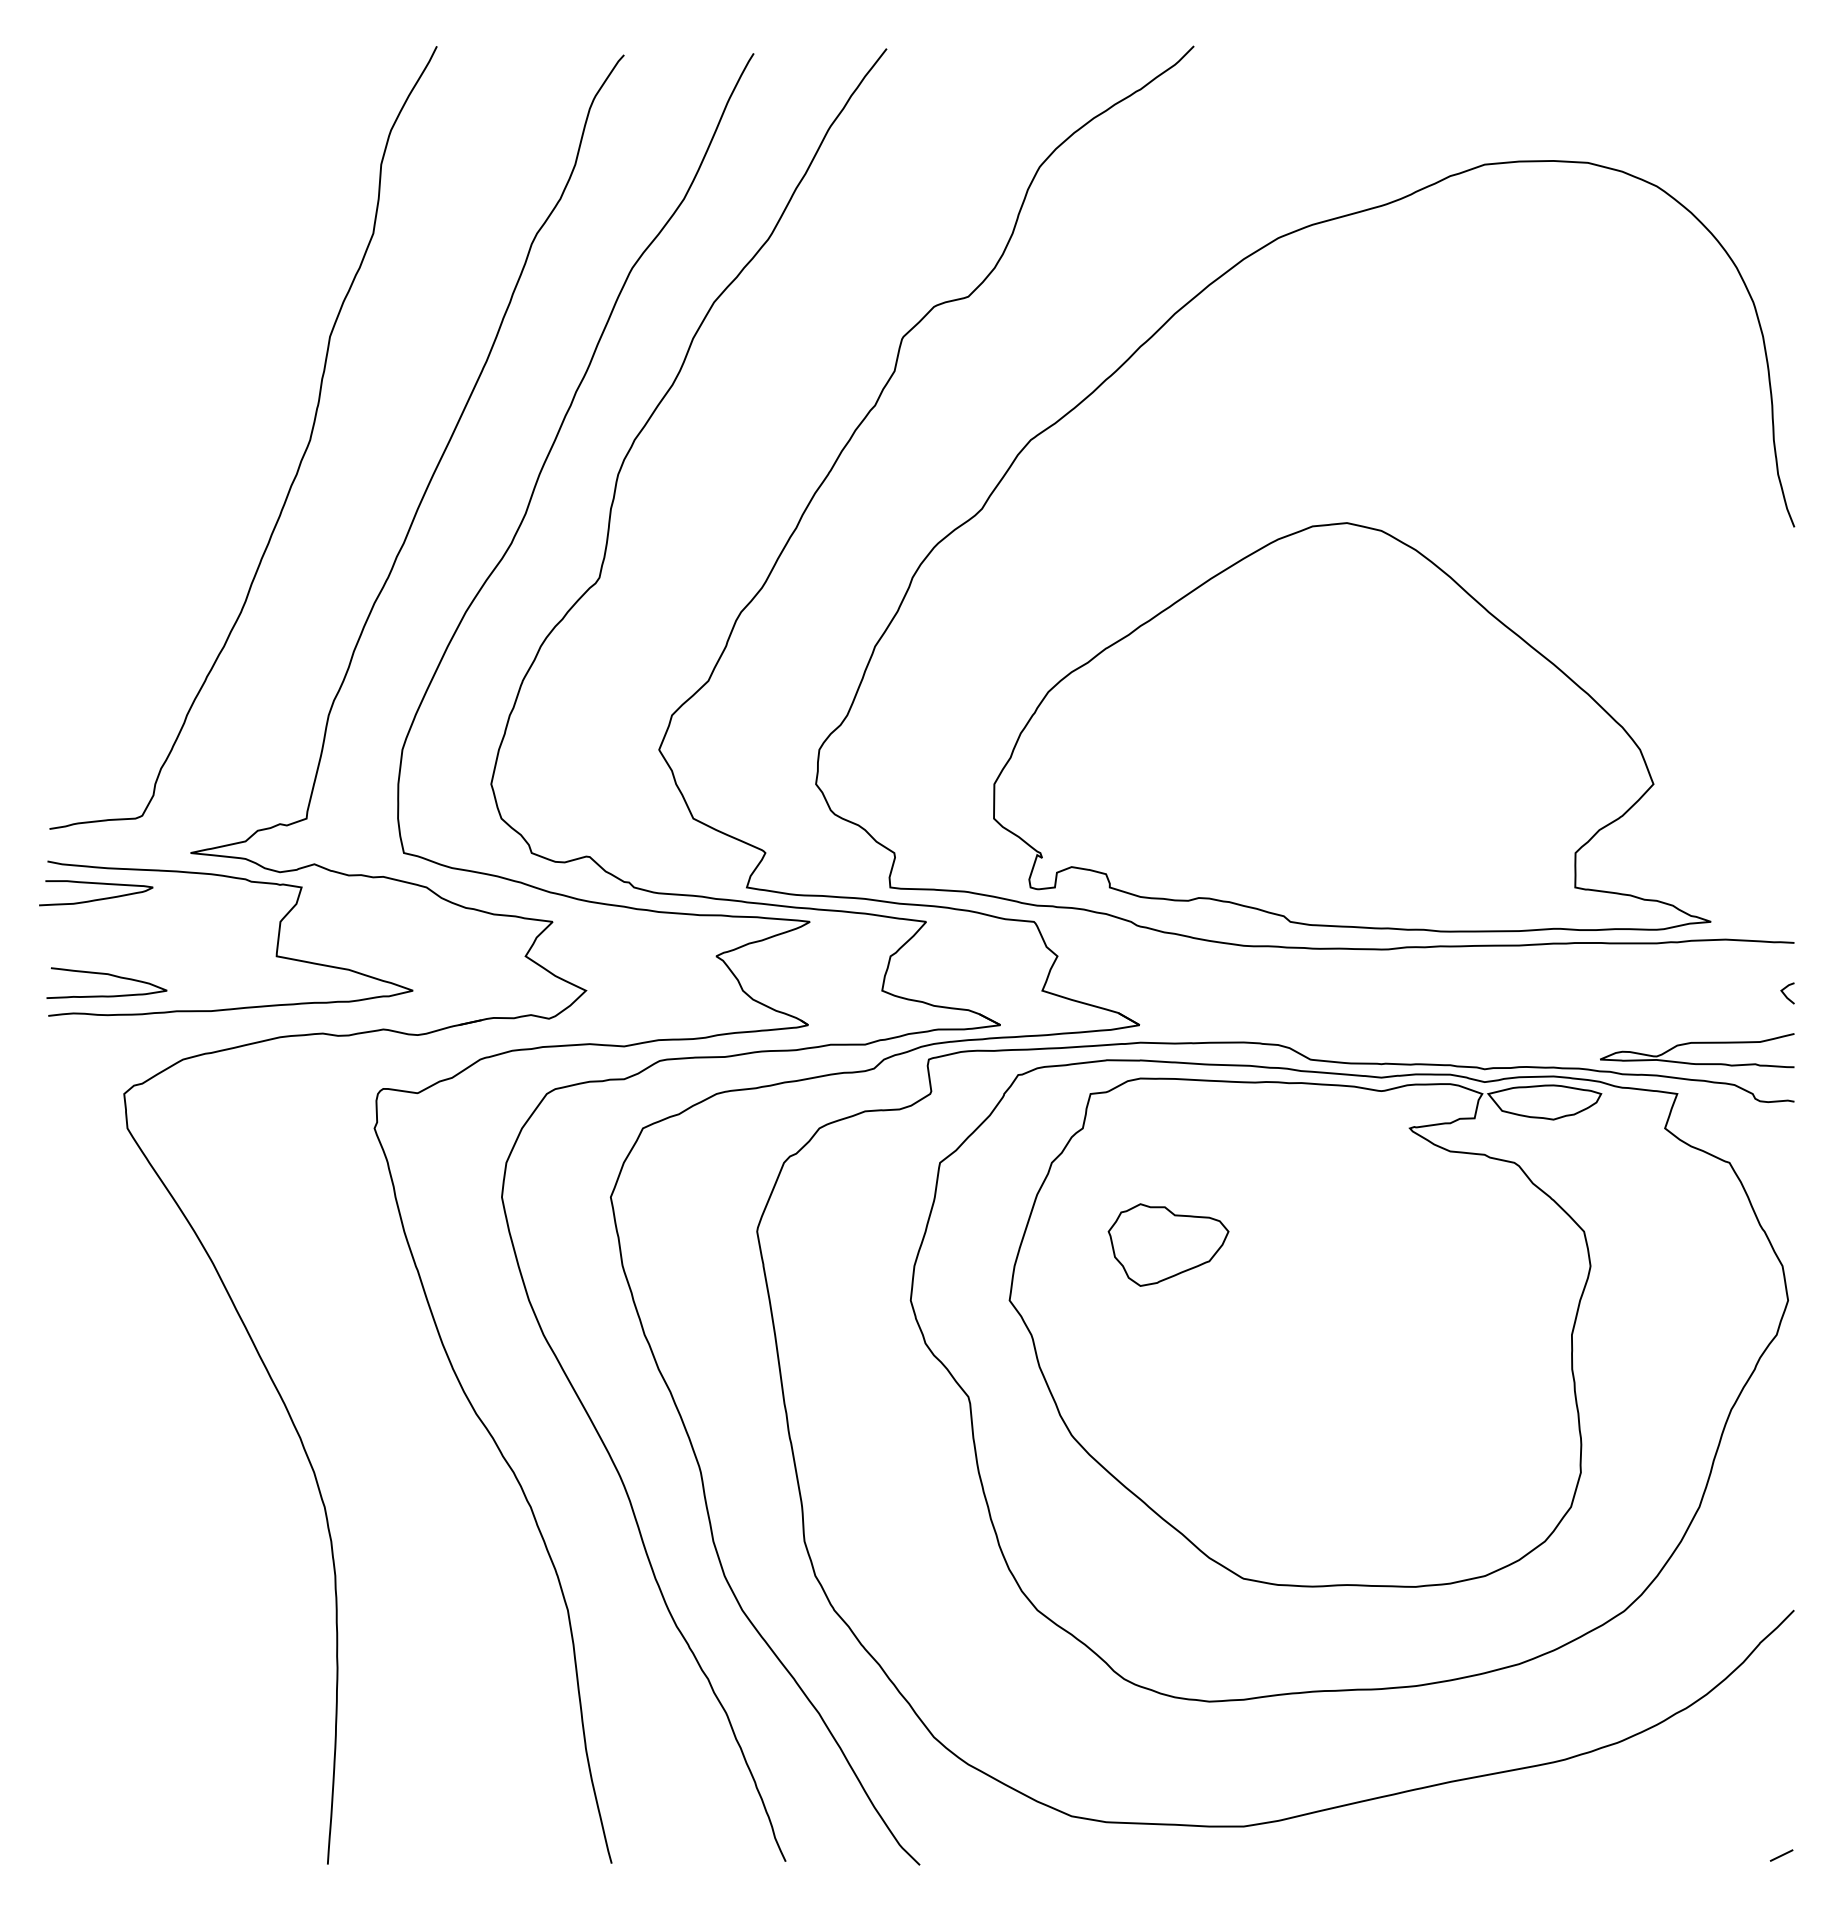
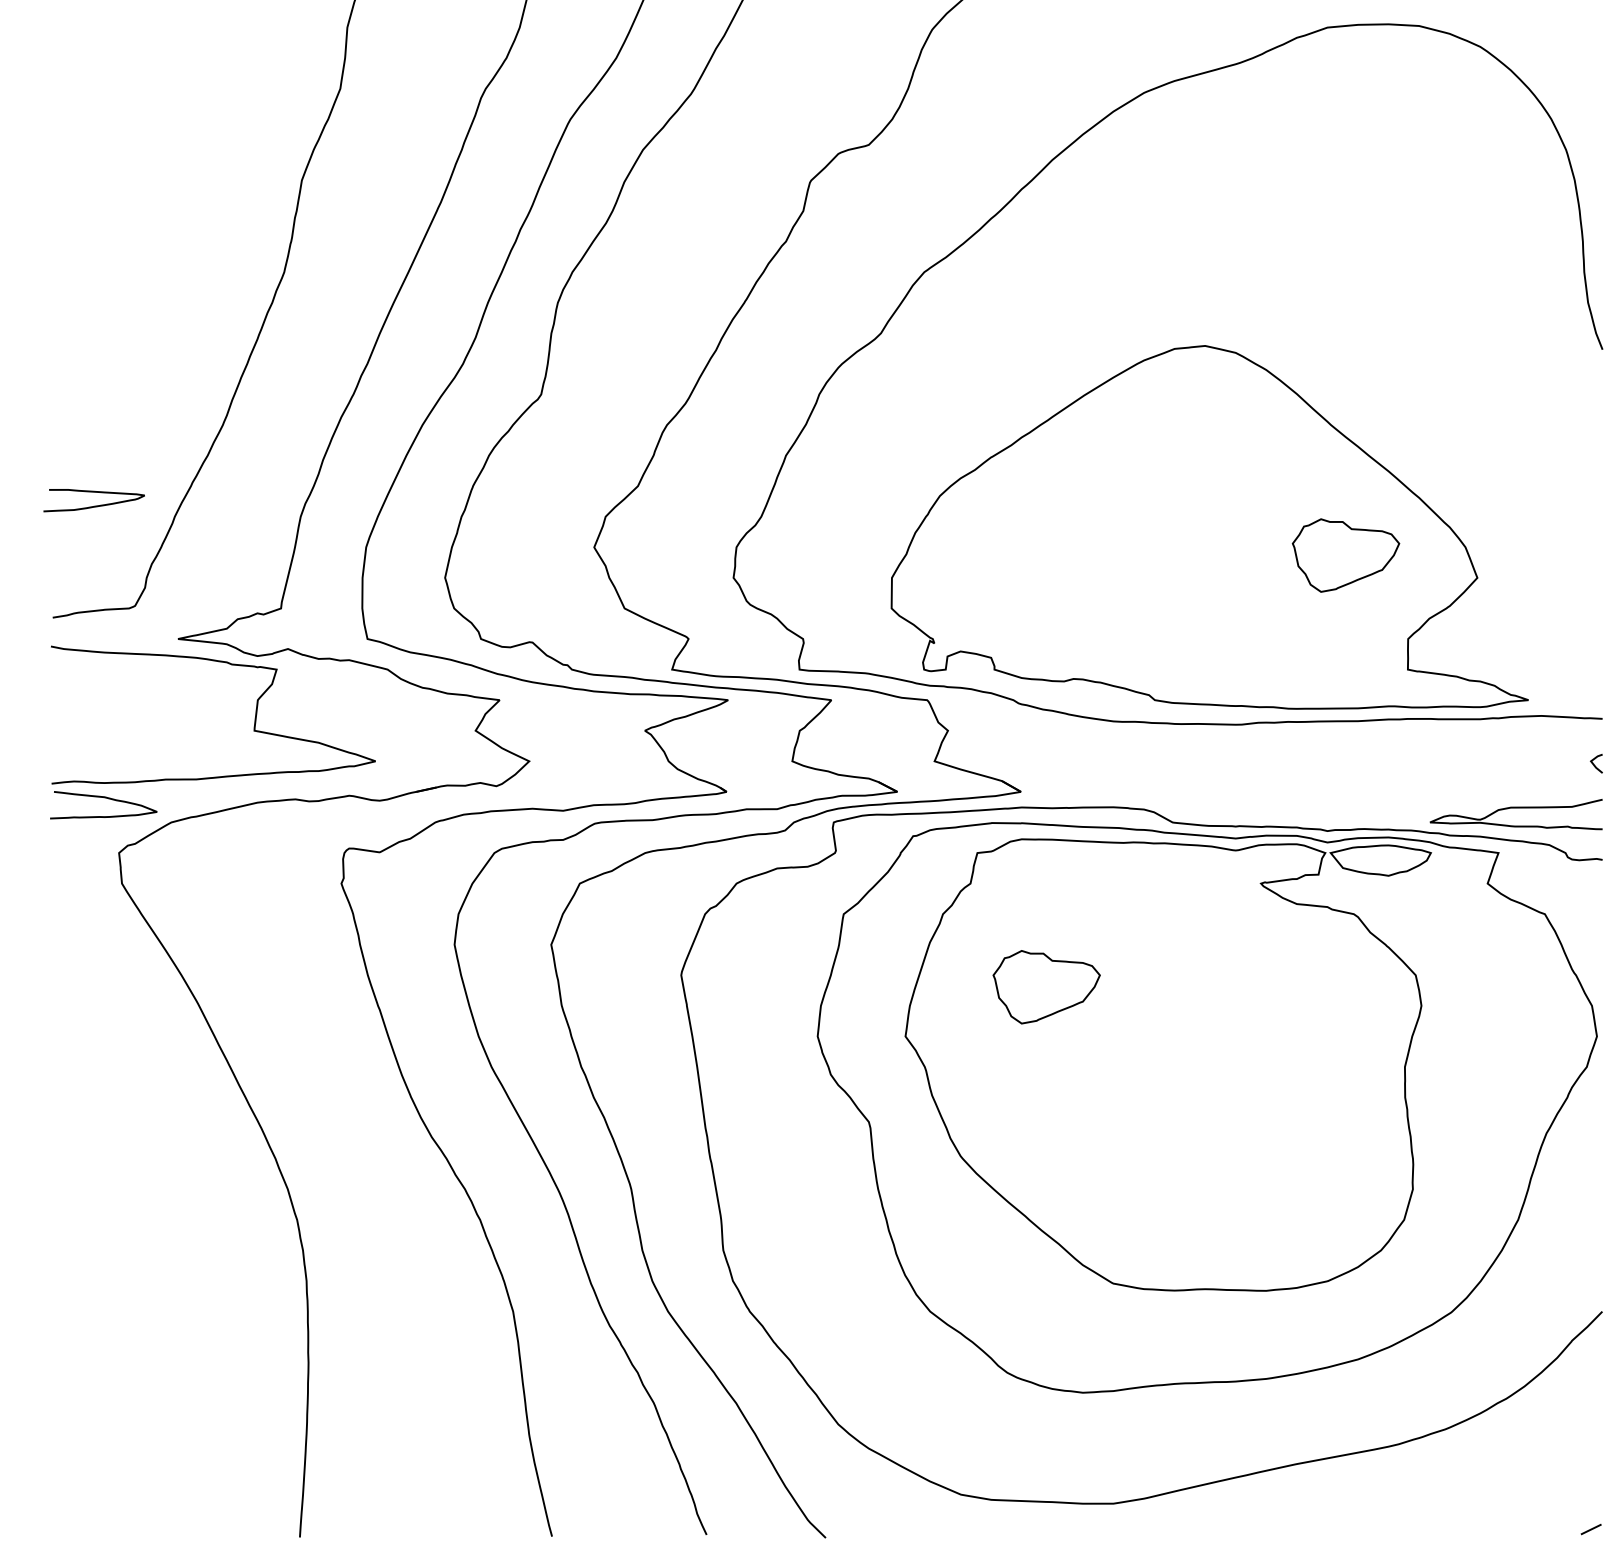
part: (1505, 758) -> (1345, 555), added
curve: (98, 898) -> (96, 505), moved
curve: (108, 975) -> (105, 798), moved

